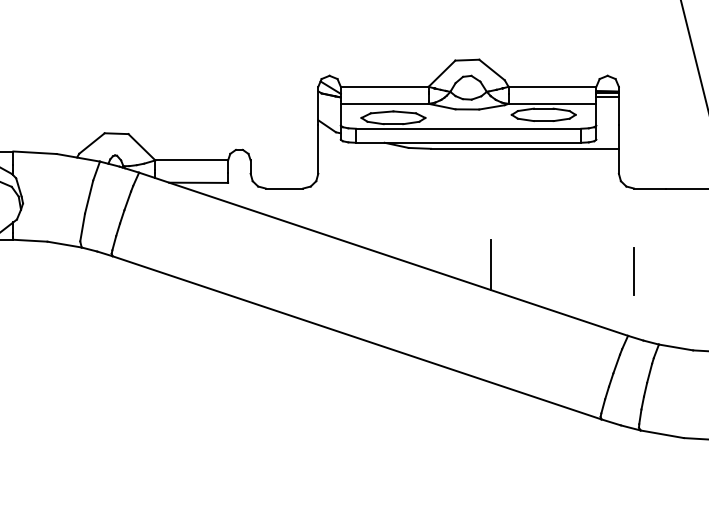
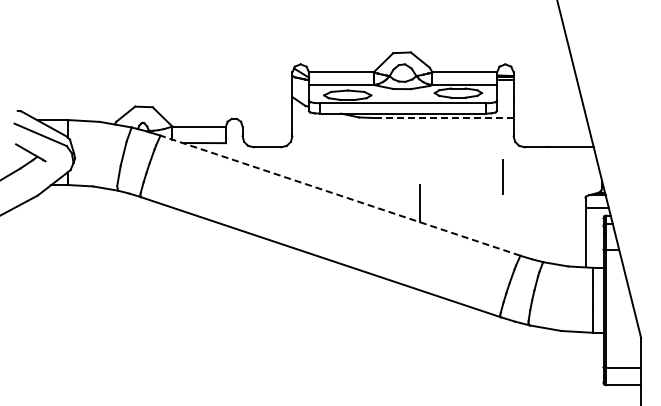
line: (526, 149) -> (445, 118), solid -> dashed
line: (383, 254) -> (340, 195), solid -> dashed
line: (633, 270) -> (502, 176), moved

